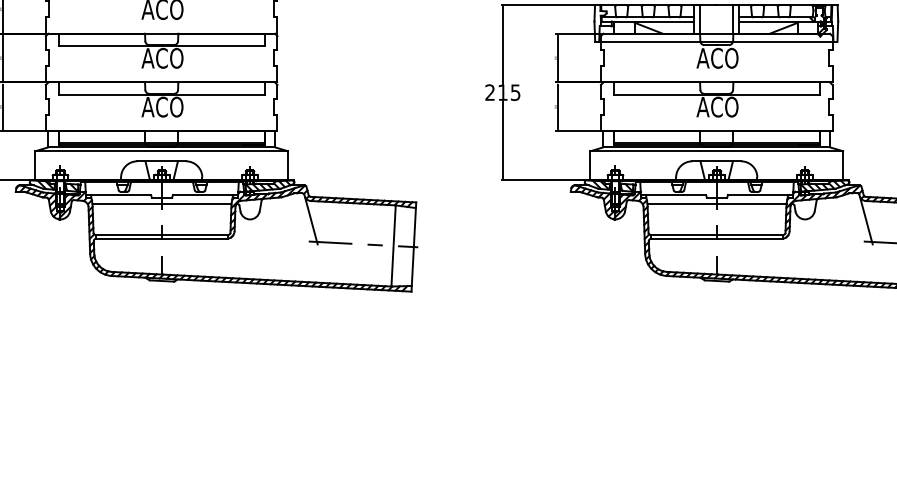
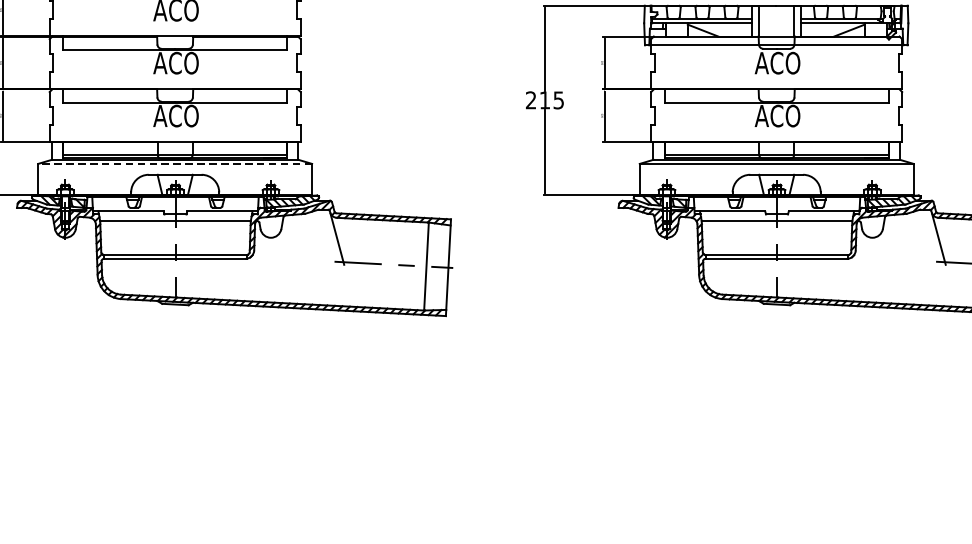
line: (161, 151) -> (174, 164), solid -> dashed

